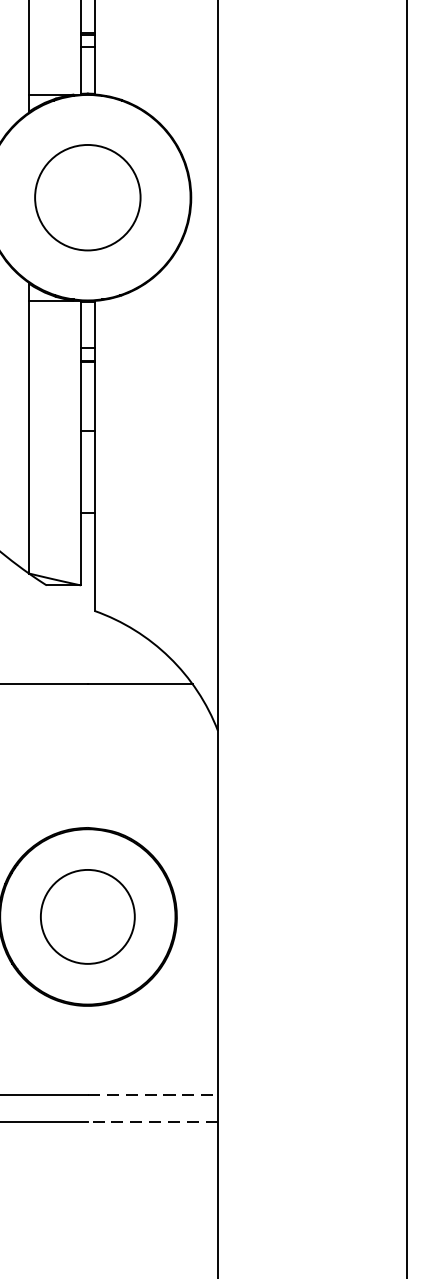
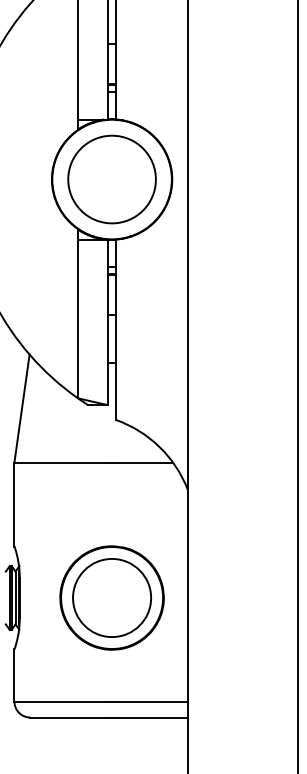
circle: (86, 197) -> (111, 179), size x1.43
circle: (88, 916) -> (112, 597), size x1.43
line: (152, 1094) -> (149, 701), dashed -> solid
line: (152, 1122) -> (149, 717), dashed -> solid

